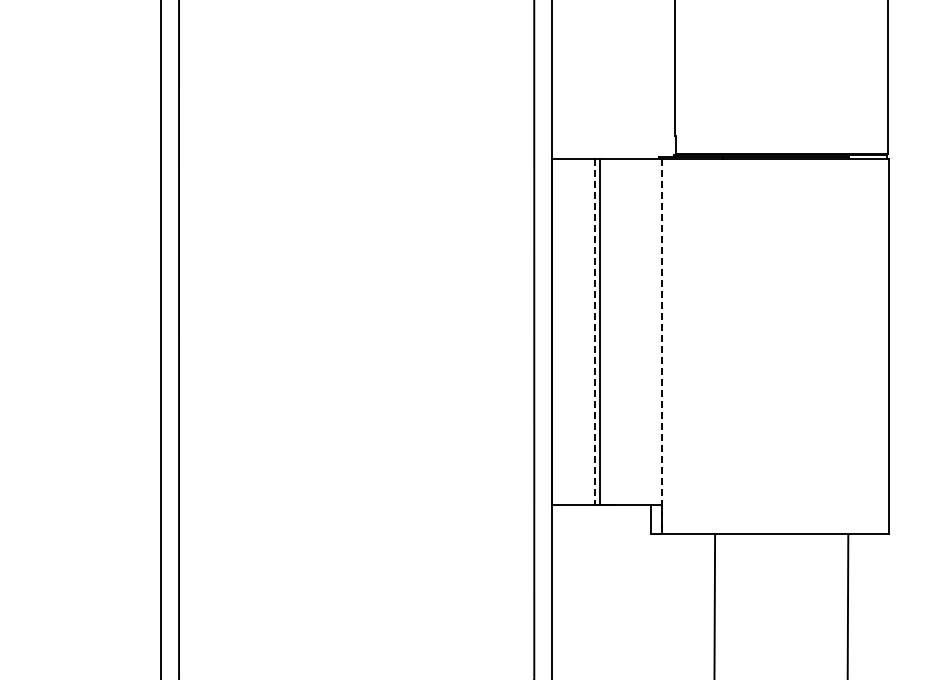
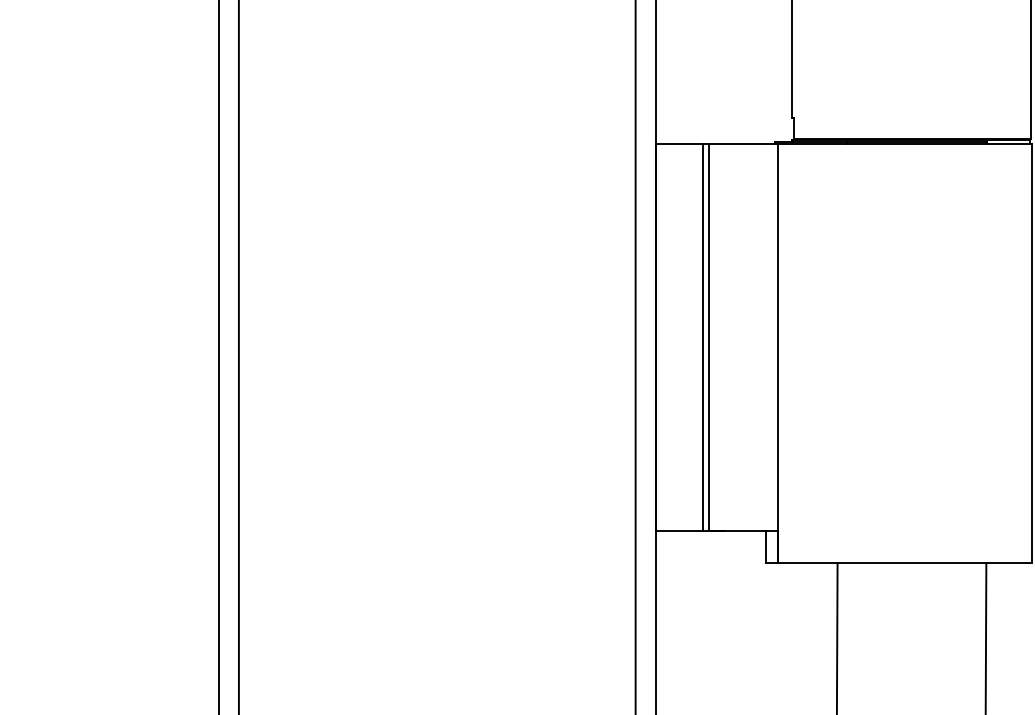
line: (594, 332) -> (702, 337), dashed -> solid
line: (662, 346) -> (778, 353), dashed -> solid

